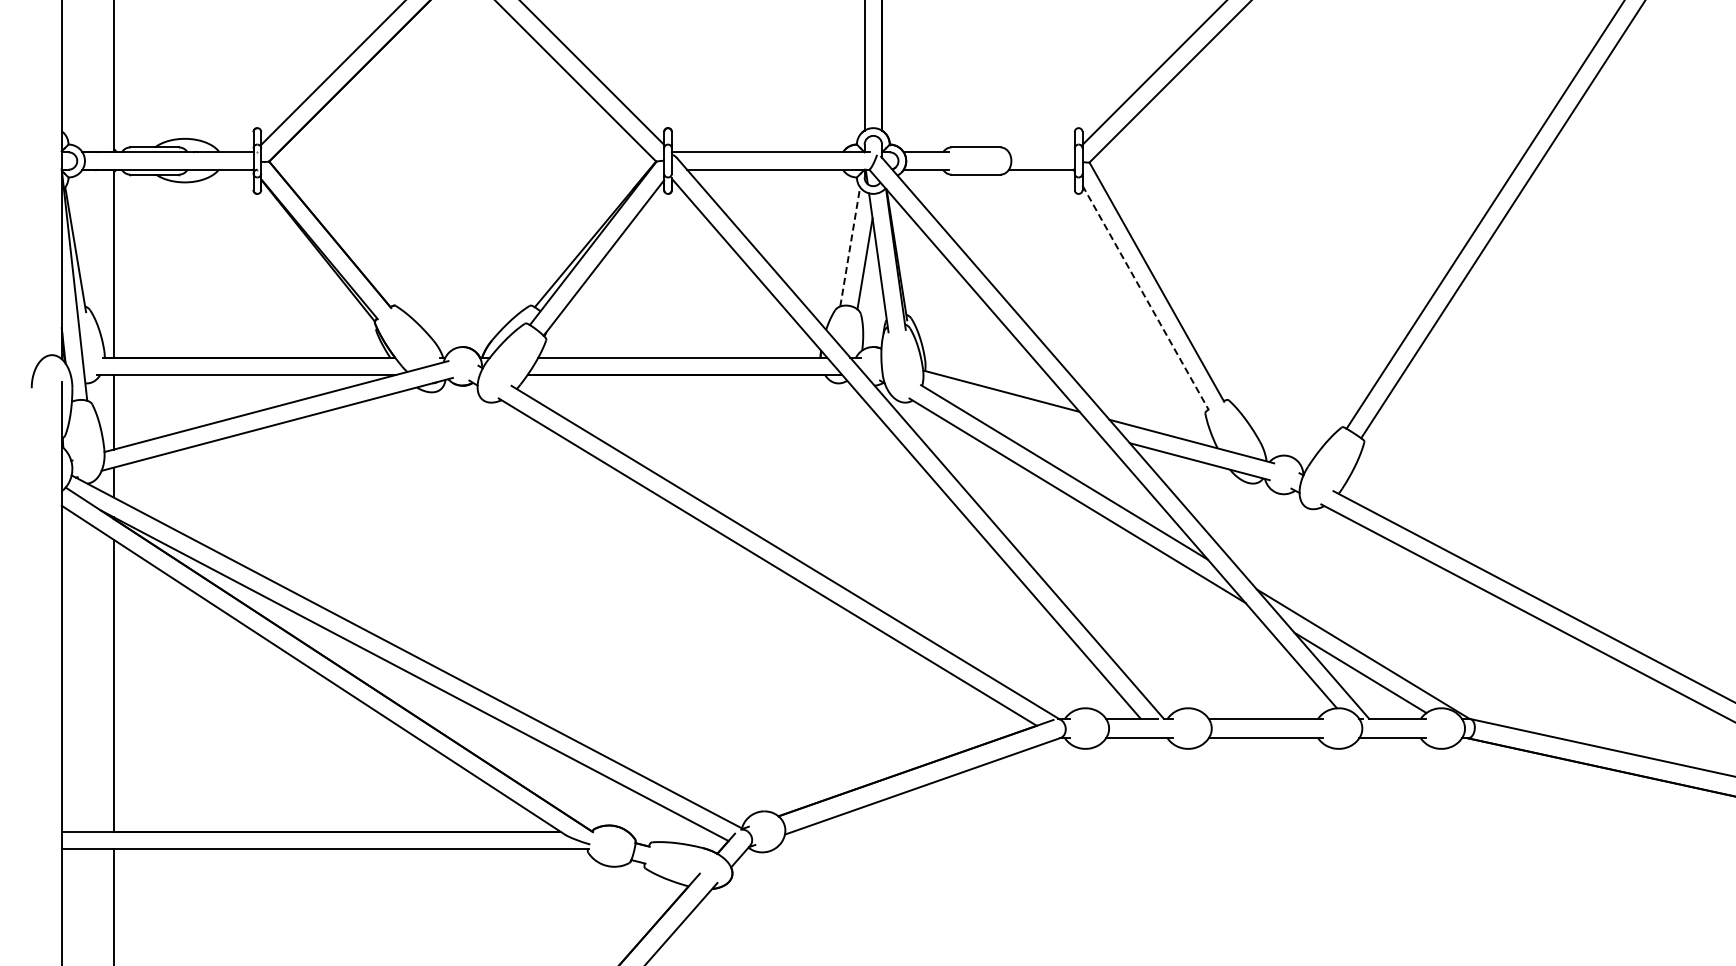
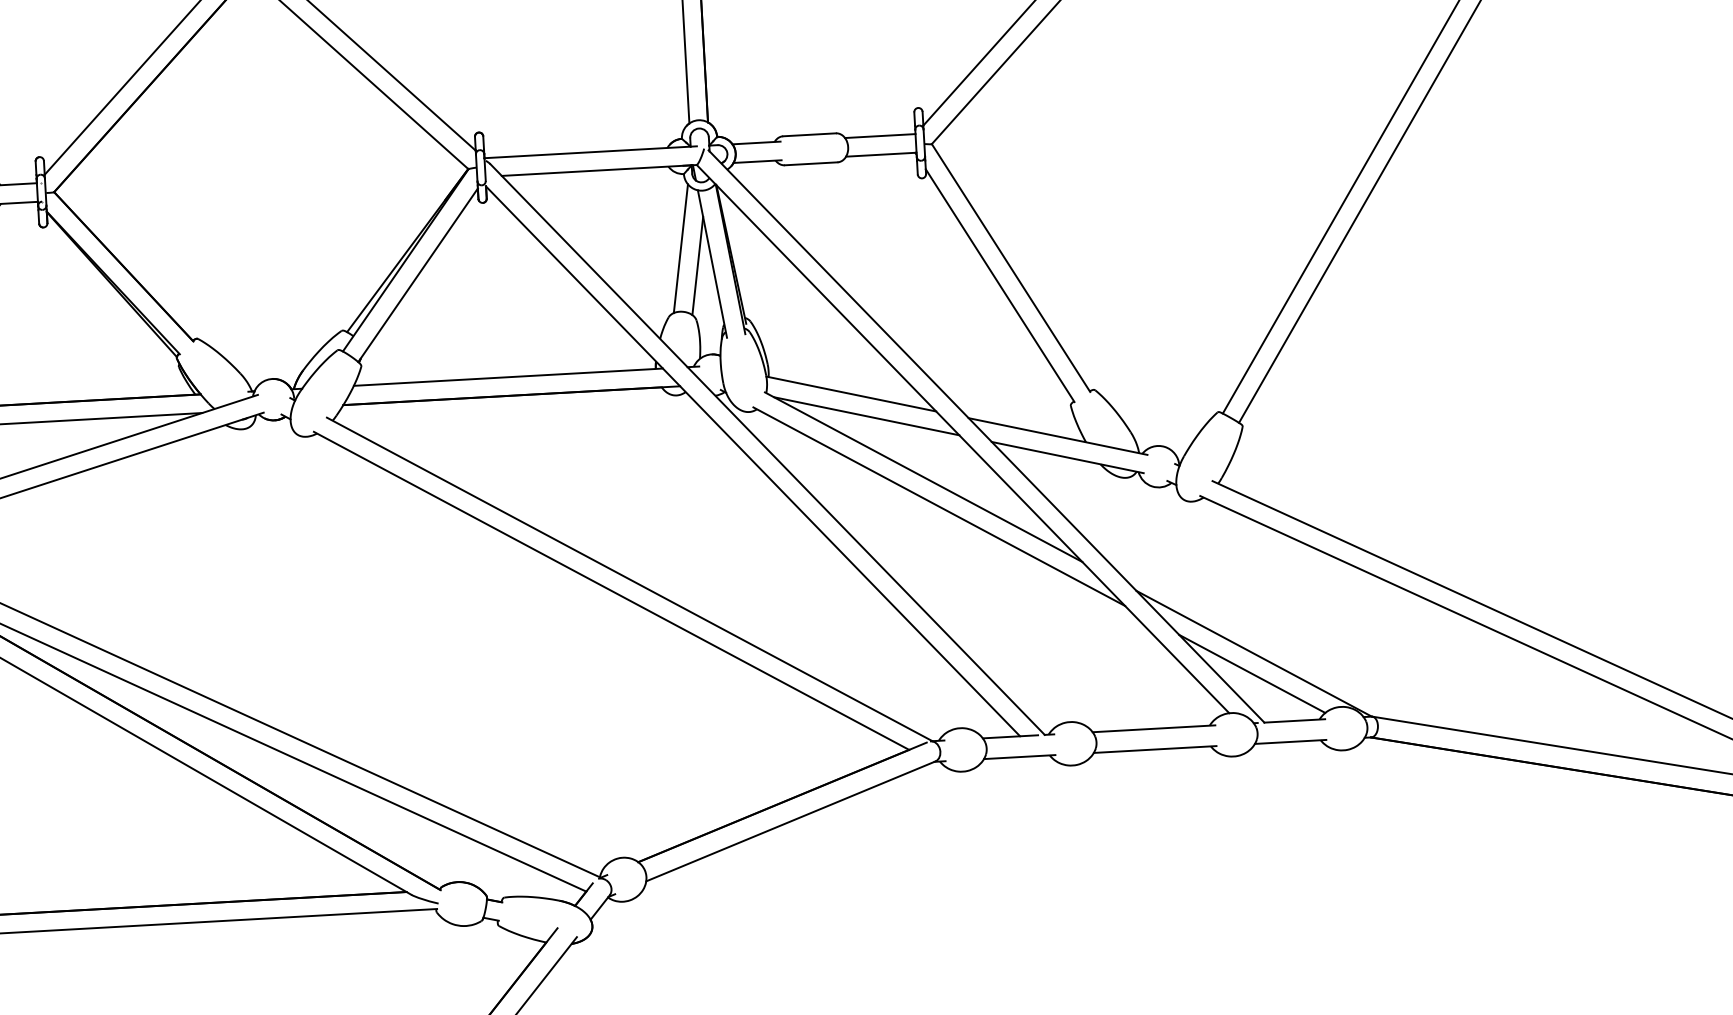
line: (1041, 152) -> (879, 136), added
line: (850, 246) -> (681, 248), dashed -> solid
line: (1145, 297) -> (999, 285), dashed -> solid
line: (1014, 412) -> (866, 416), added

